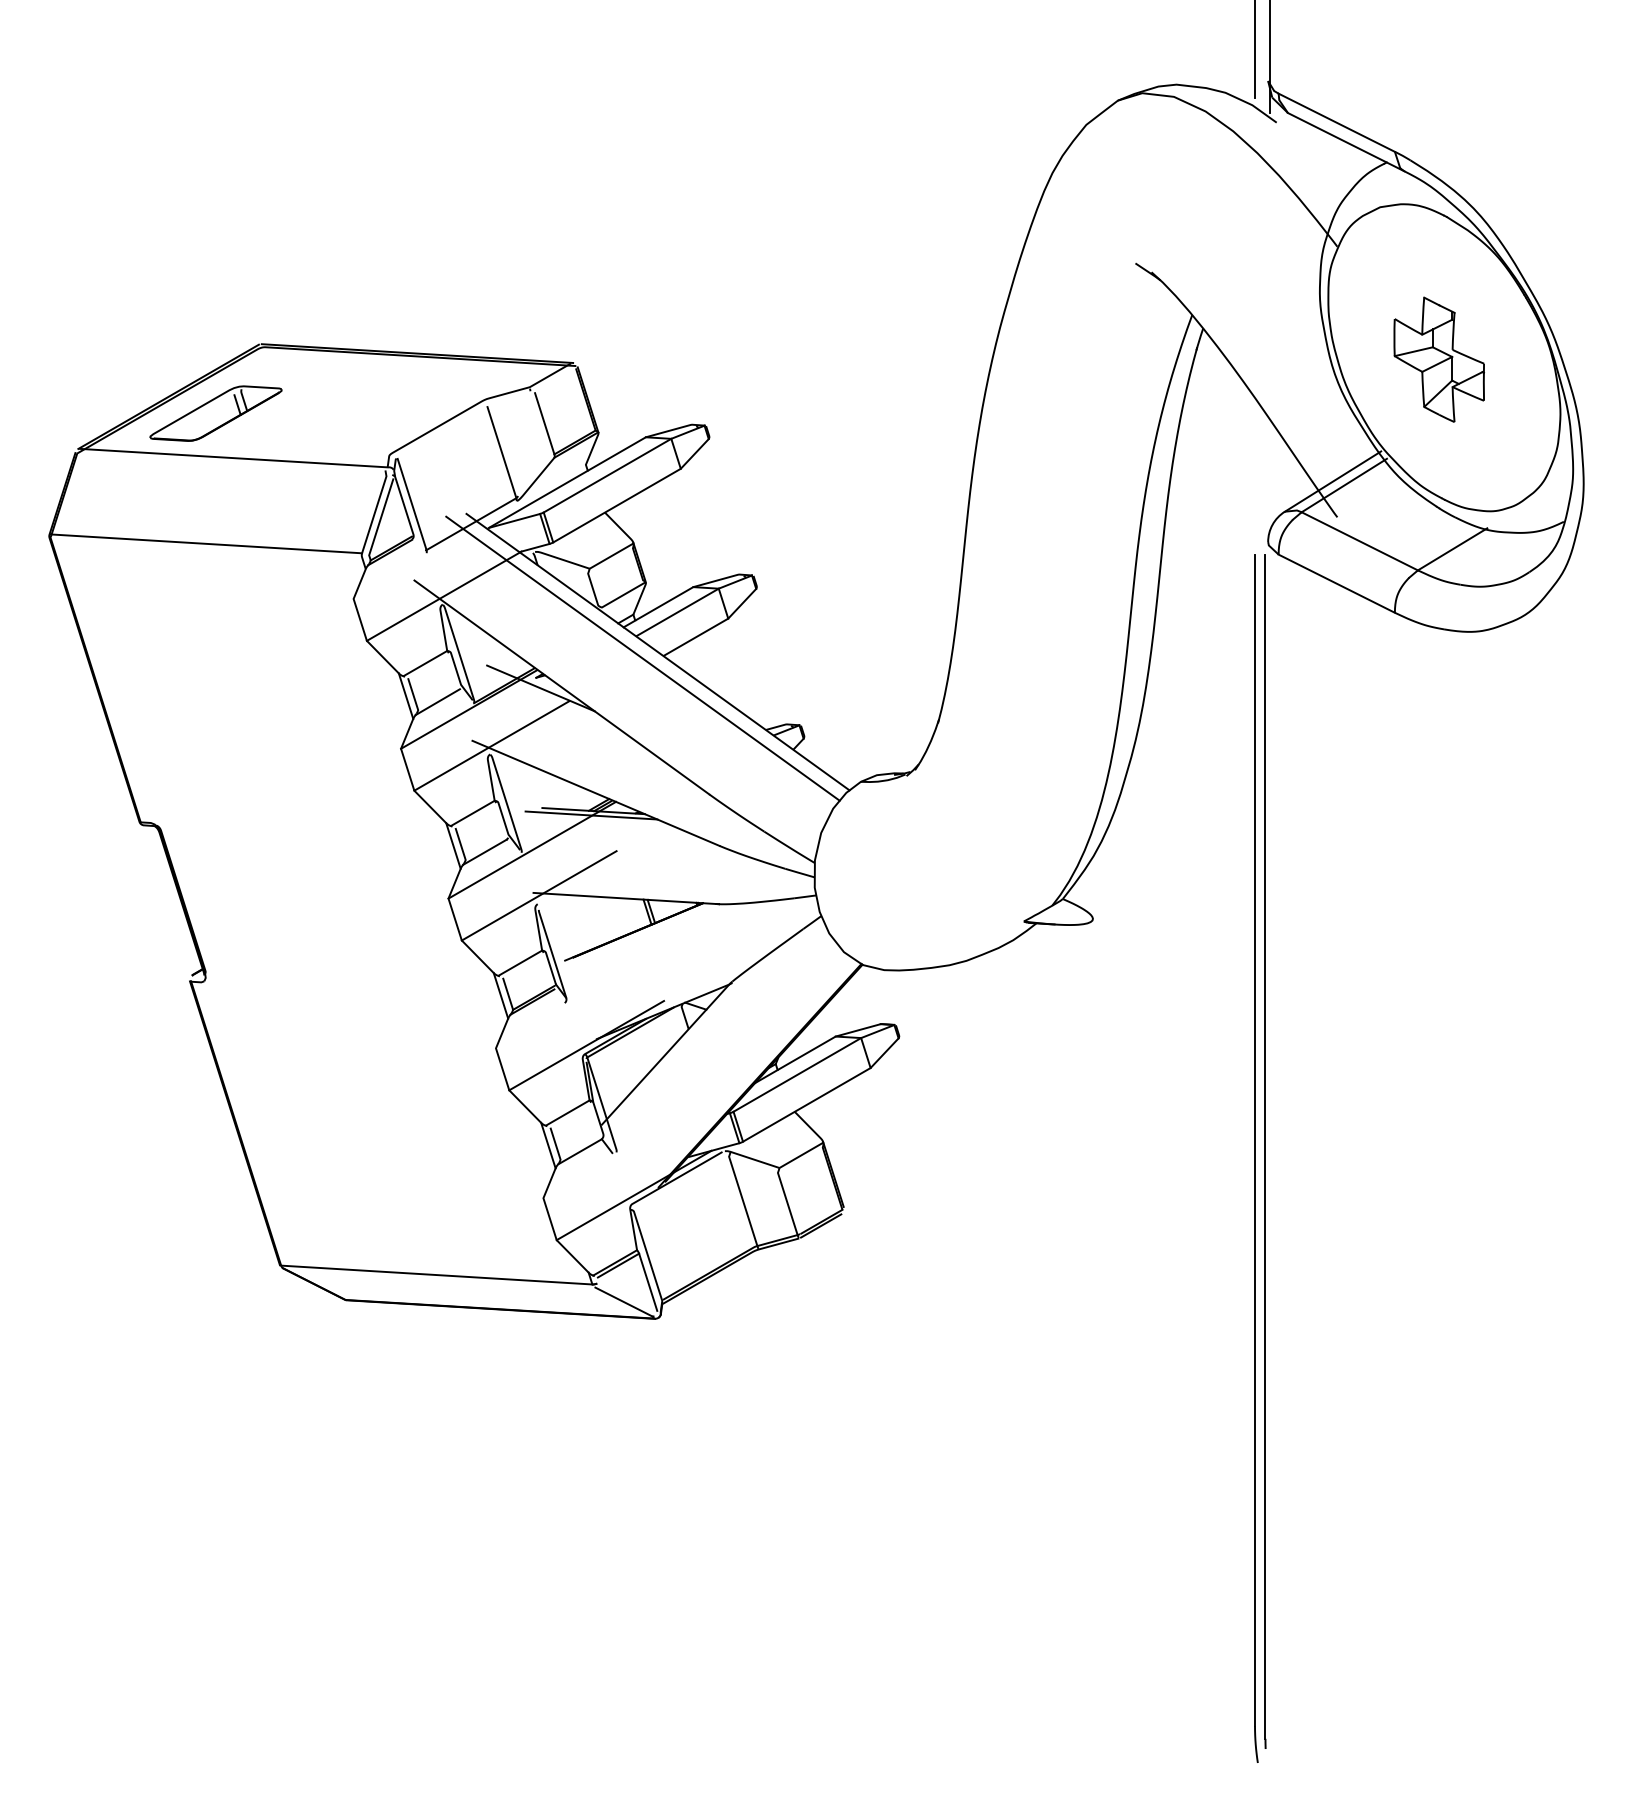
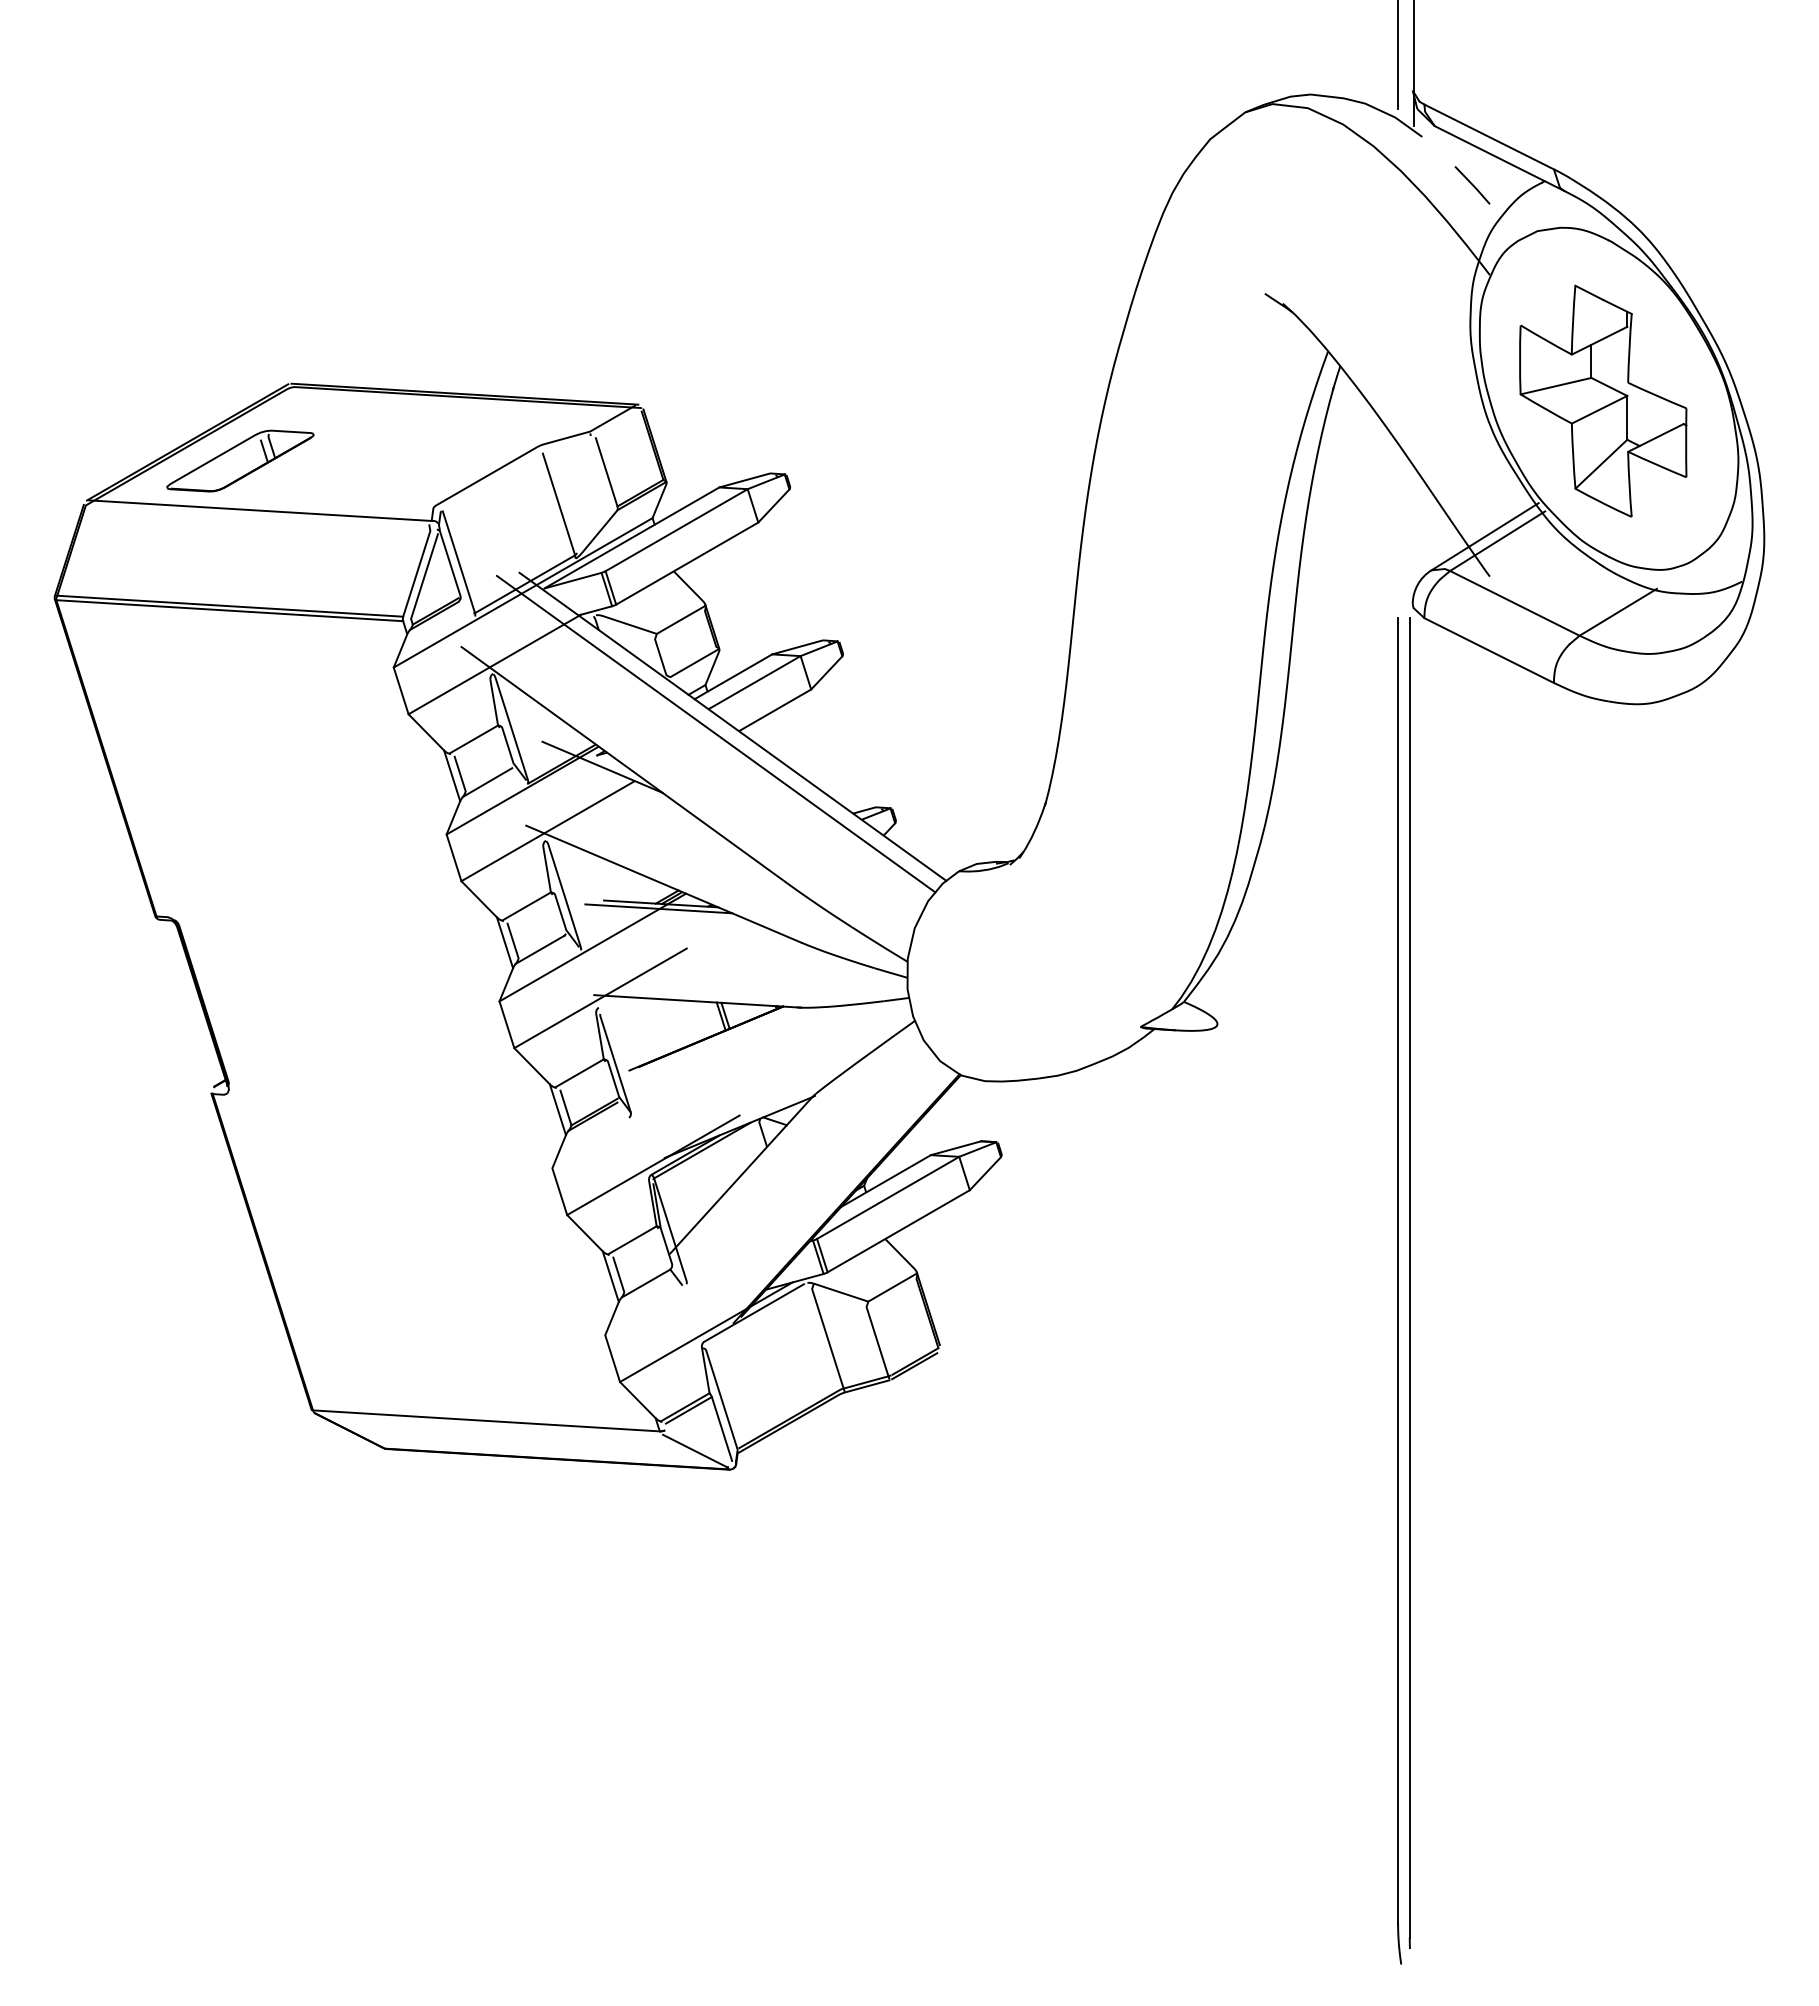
line: (1321, 166) -> (1472, 185), added
part: (1439, 359) -> (1603, 400), size x1.67
line: (469, 531) -> (522, 592), added
line: (206, 547) -> (229, 610), added

